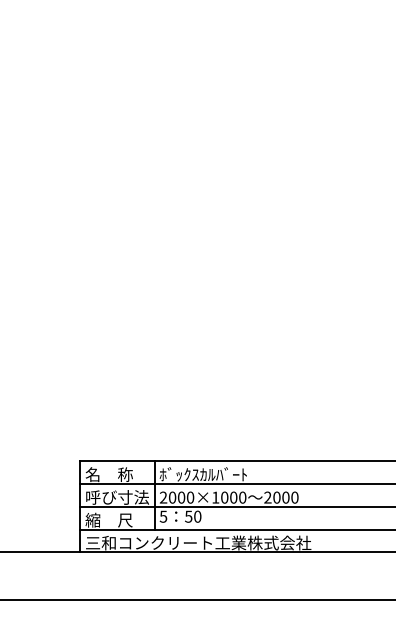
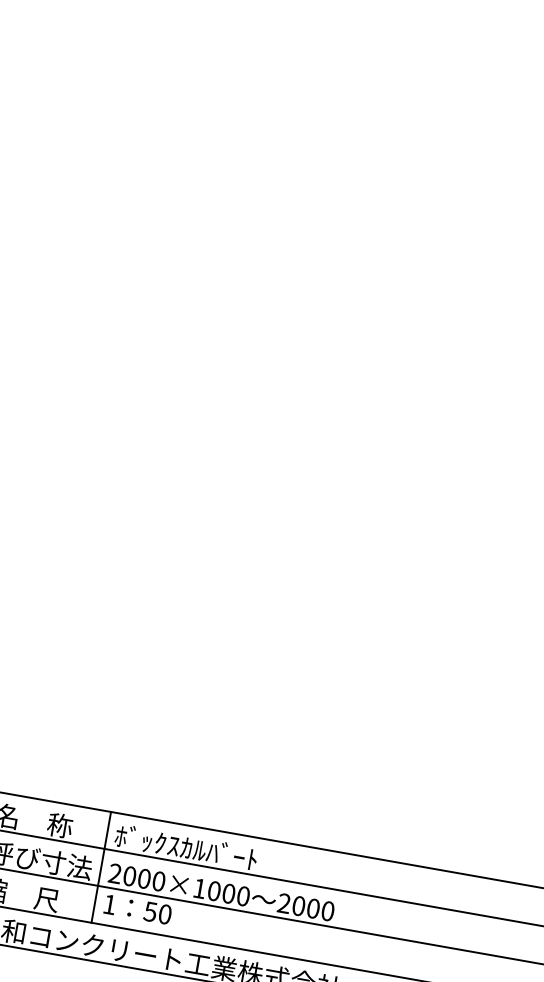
text: (163, 516) -> (109, 904), 5 -> 1

